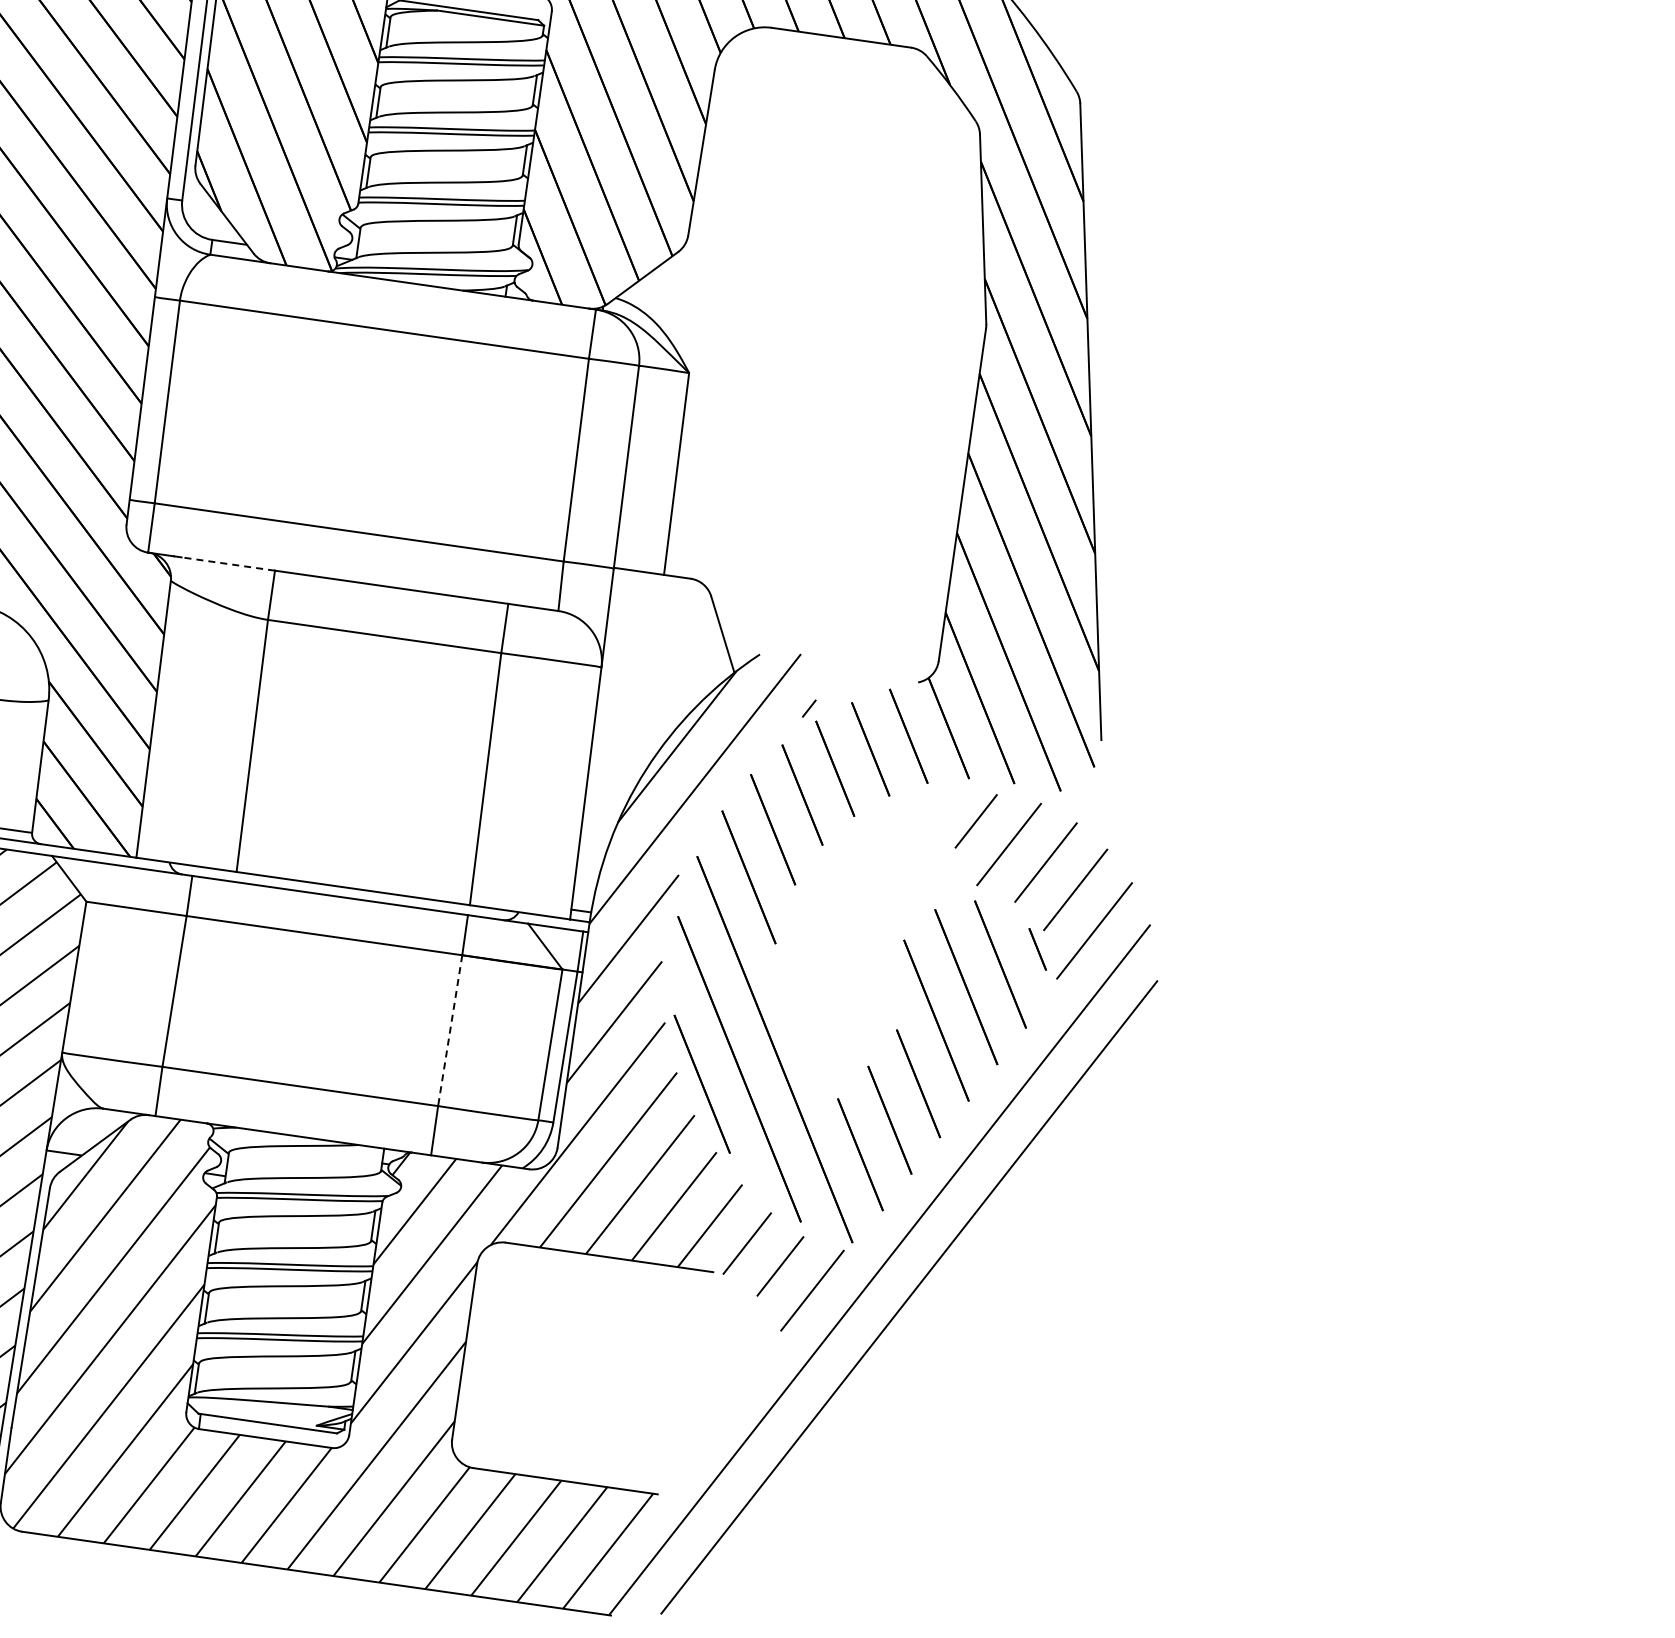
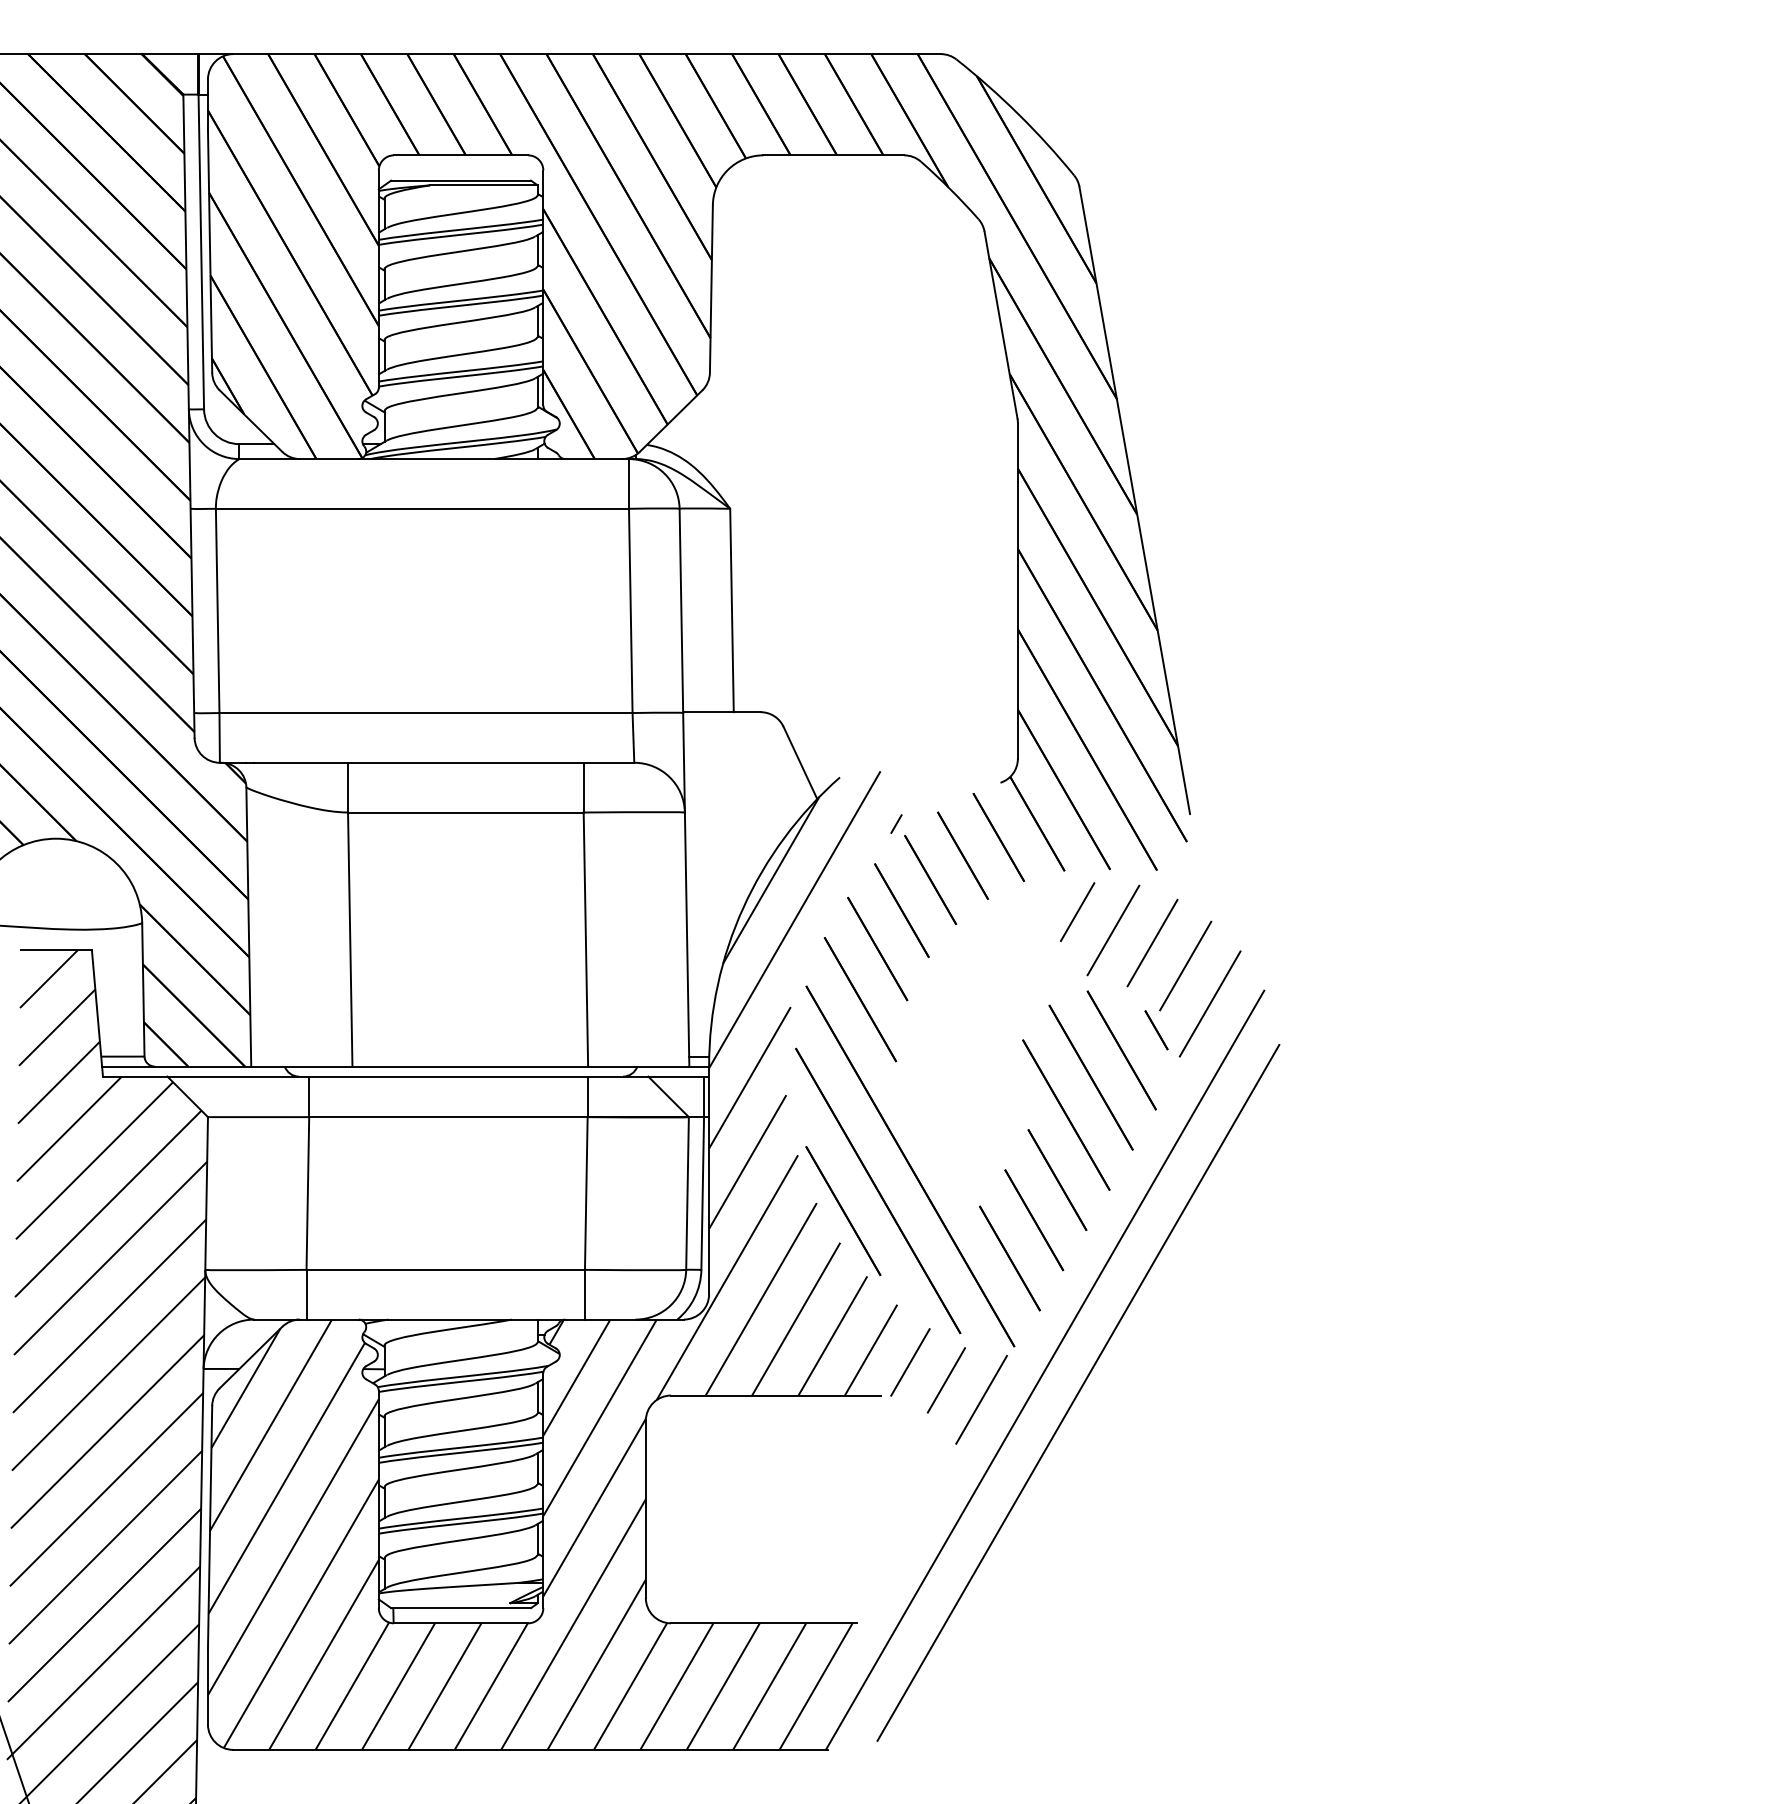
line: (227, 563) -> (300, 762), dashed -> solid
line: (450, 1031) -> (586, 1194), dashed -> solid

